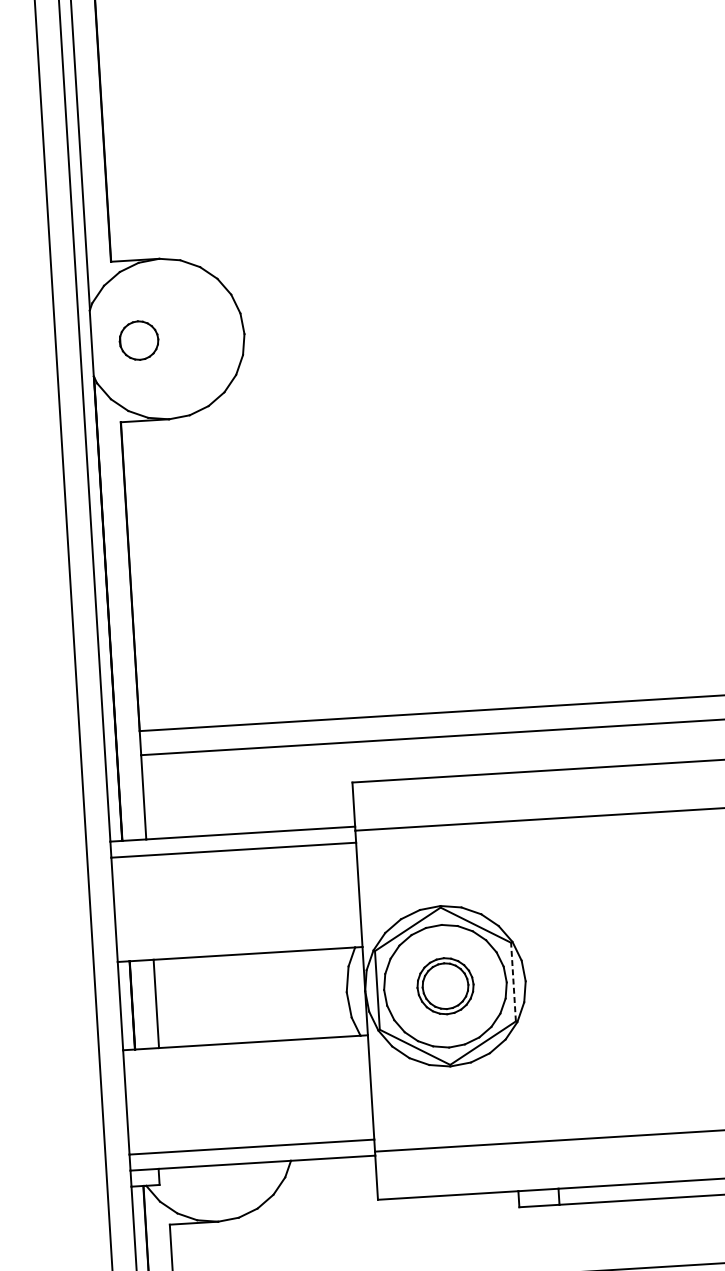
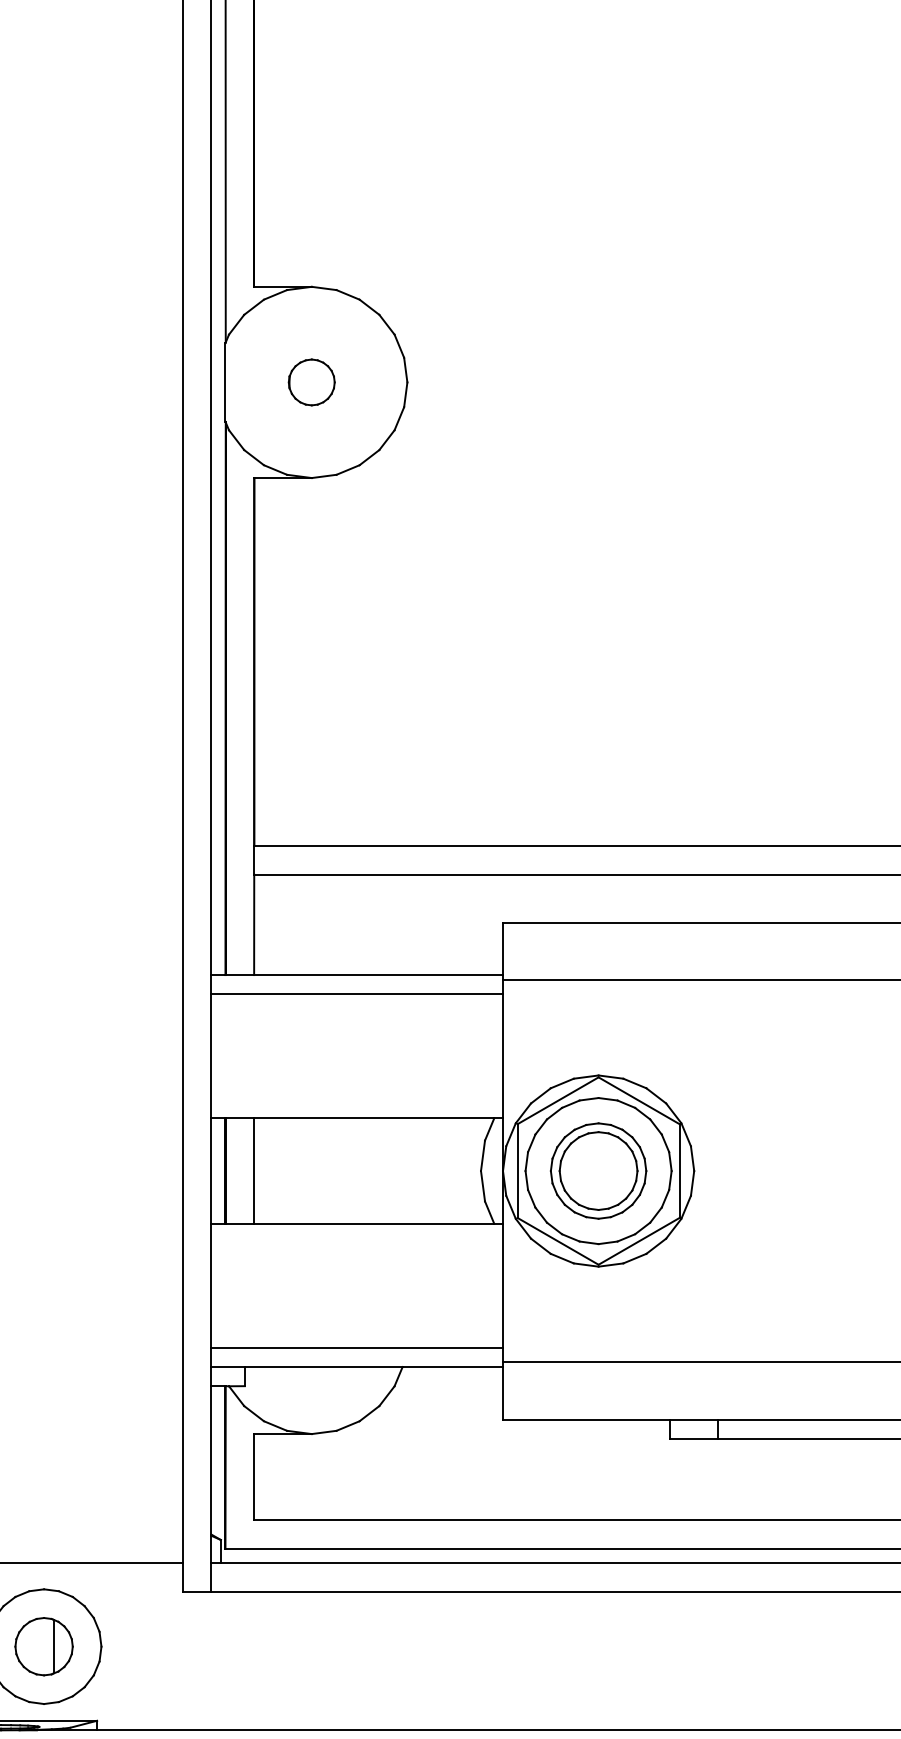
part: (138, 340) -> (311, 382), moved
line: (513, 982) -> (679, 1171), dashed -> solid
part: (445, 985) -> (598, 1170), size x1.43

